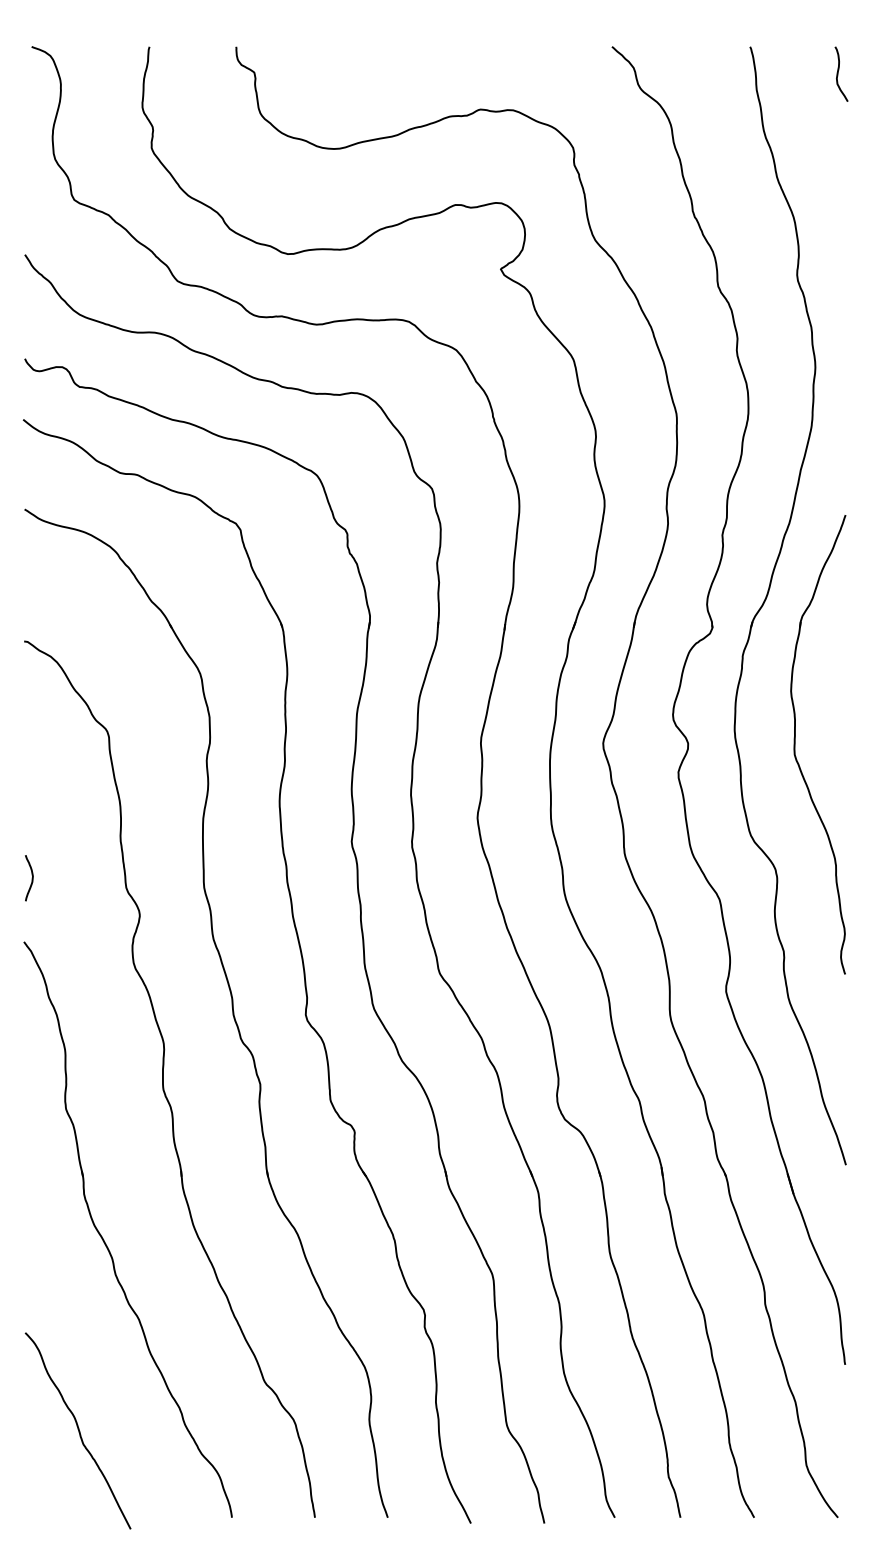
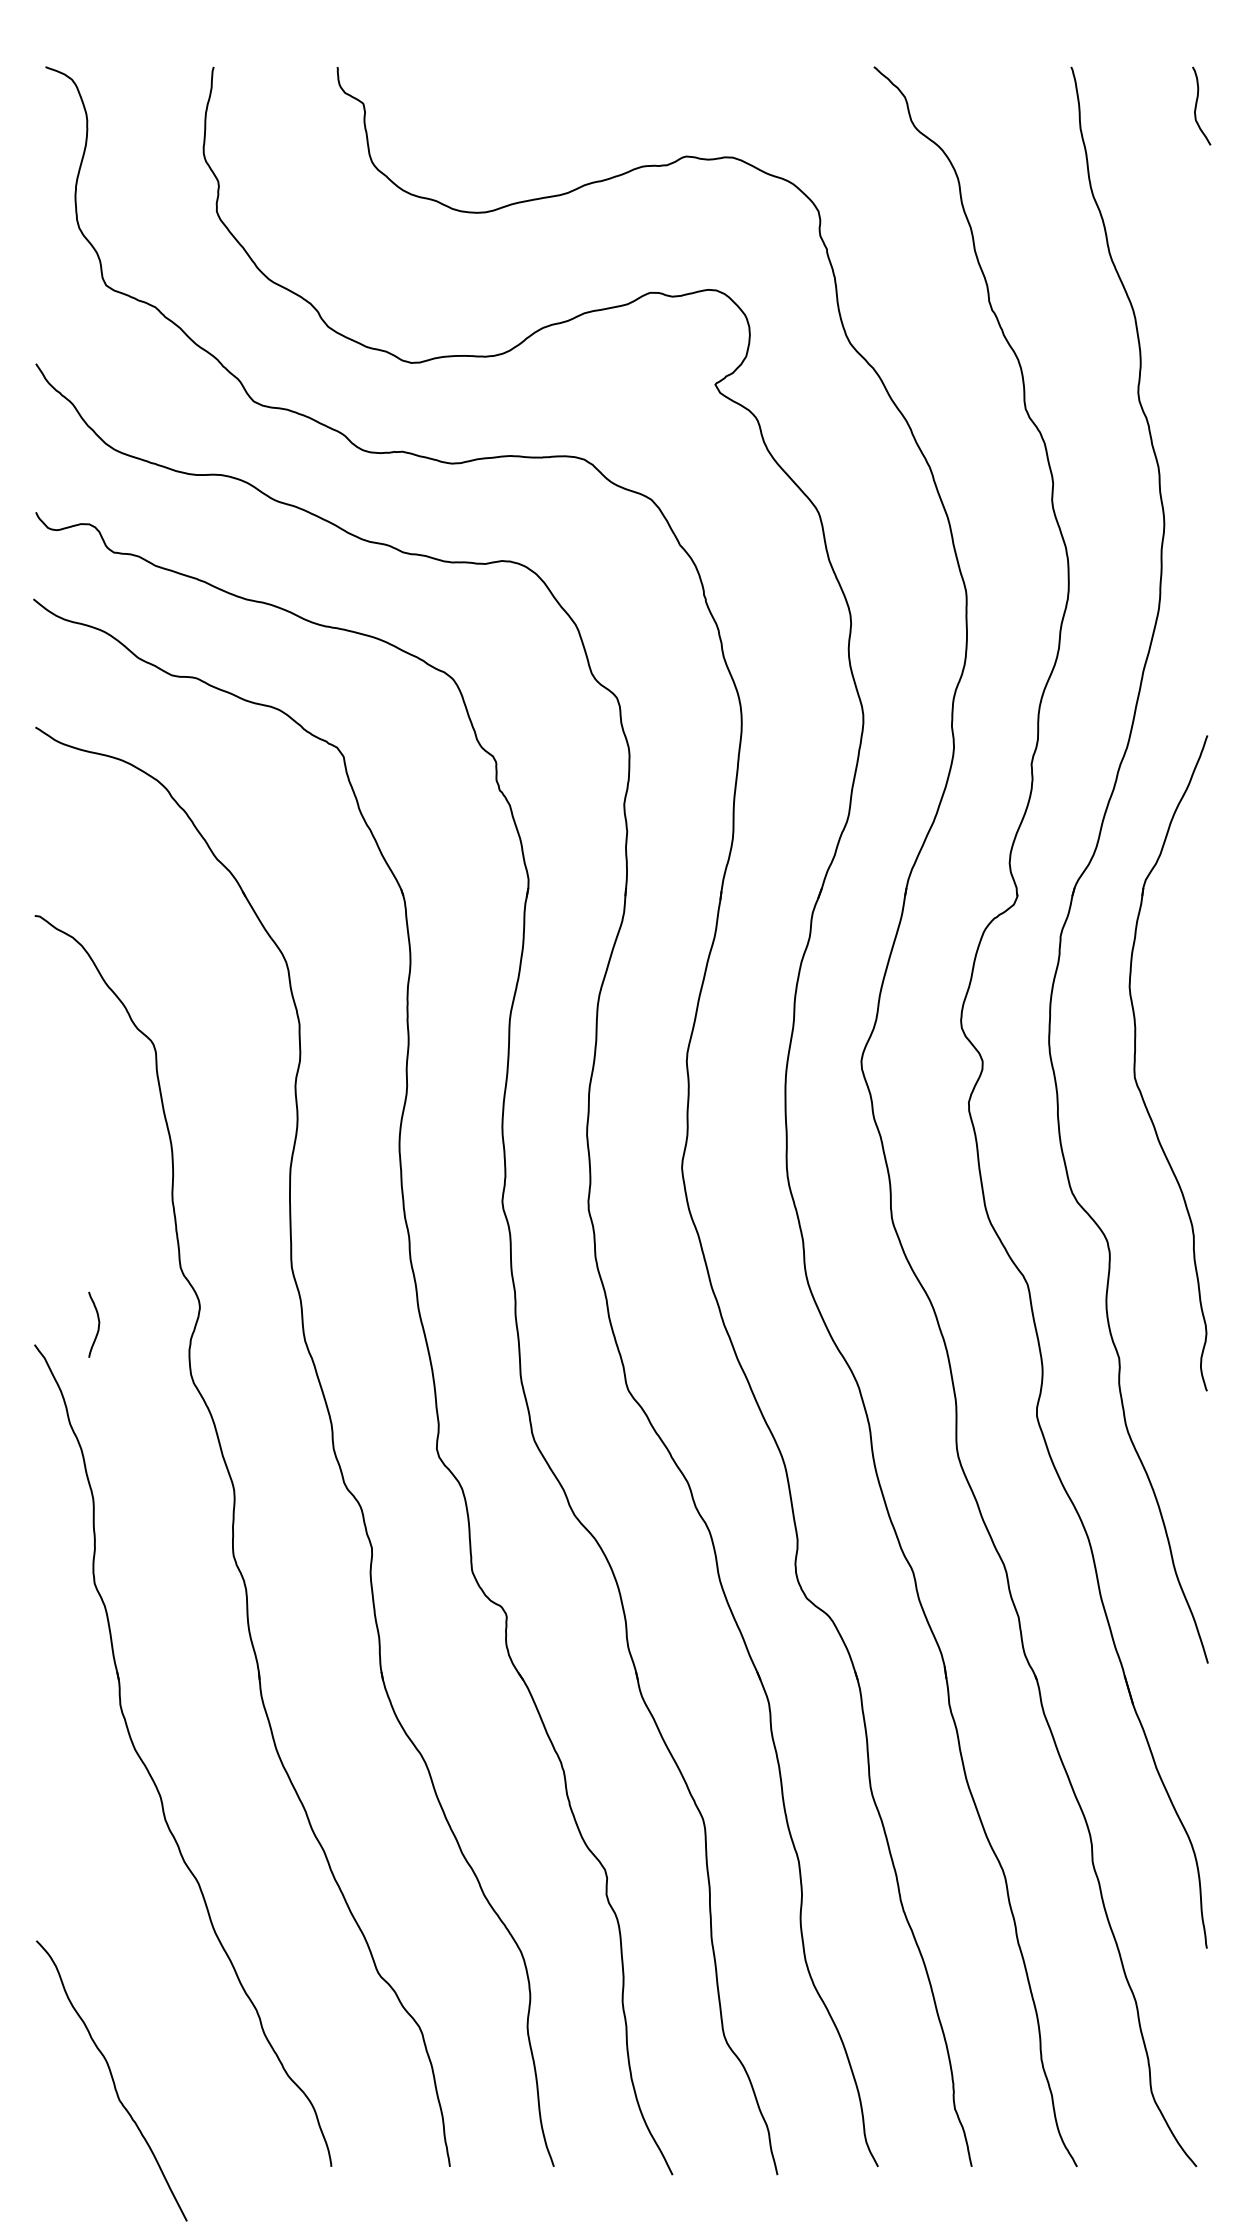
curve: (32, 877) -> (98, 1324), moved
curve: (77, 1429) -> (111, 2079), moved

